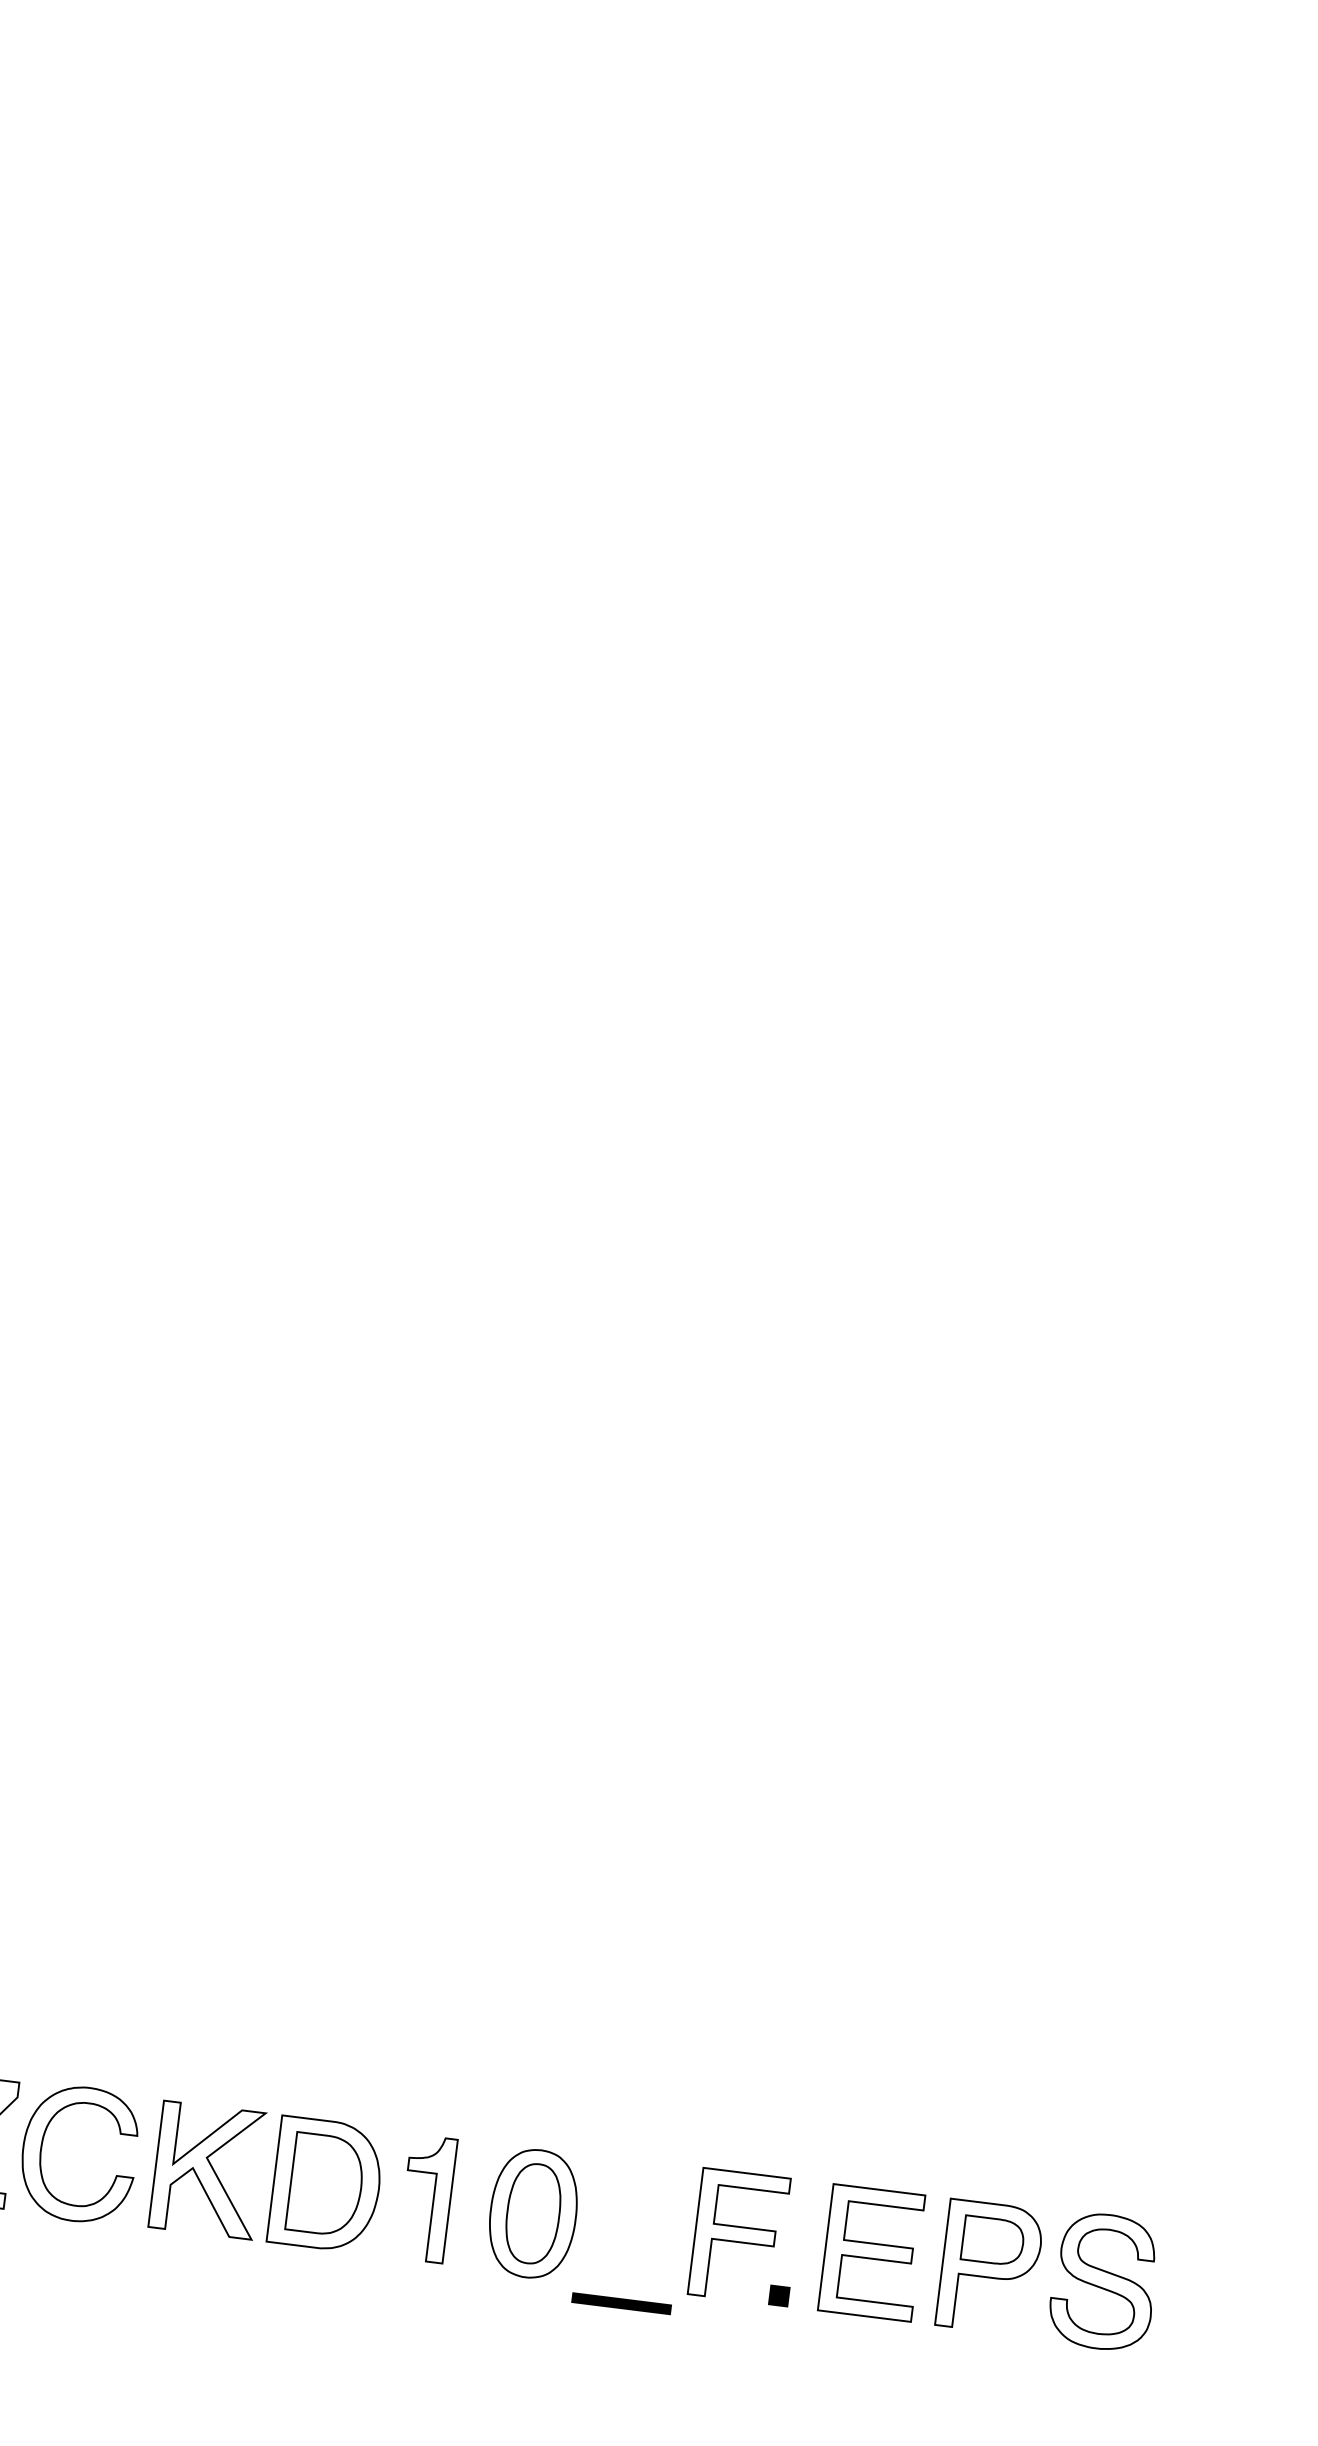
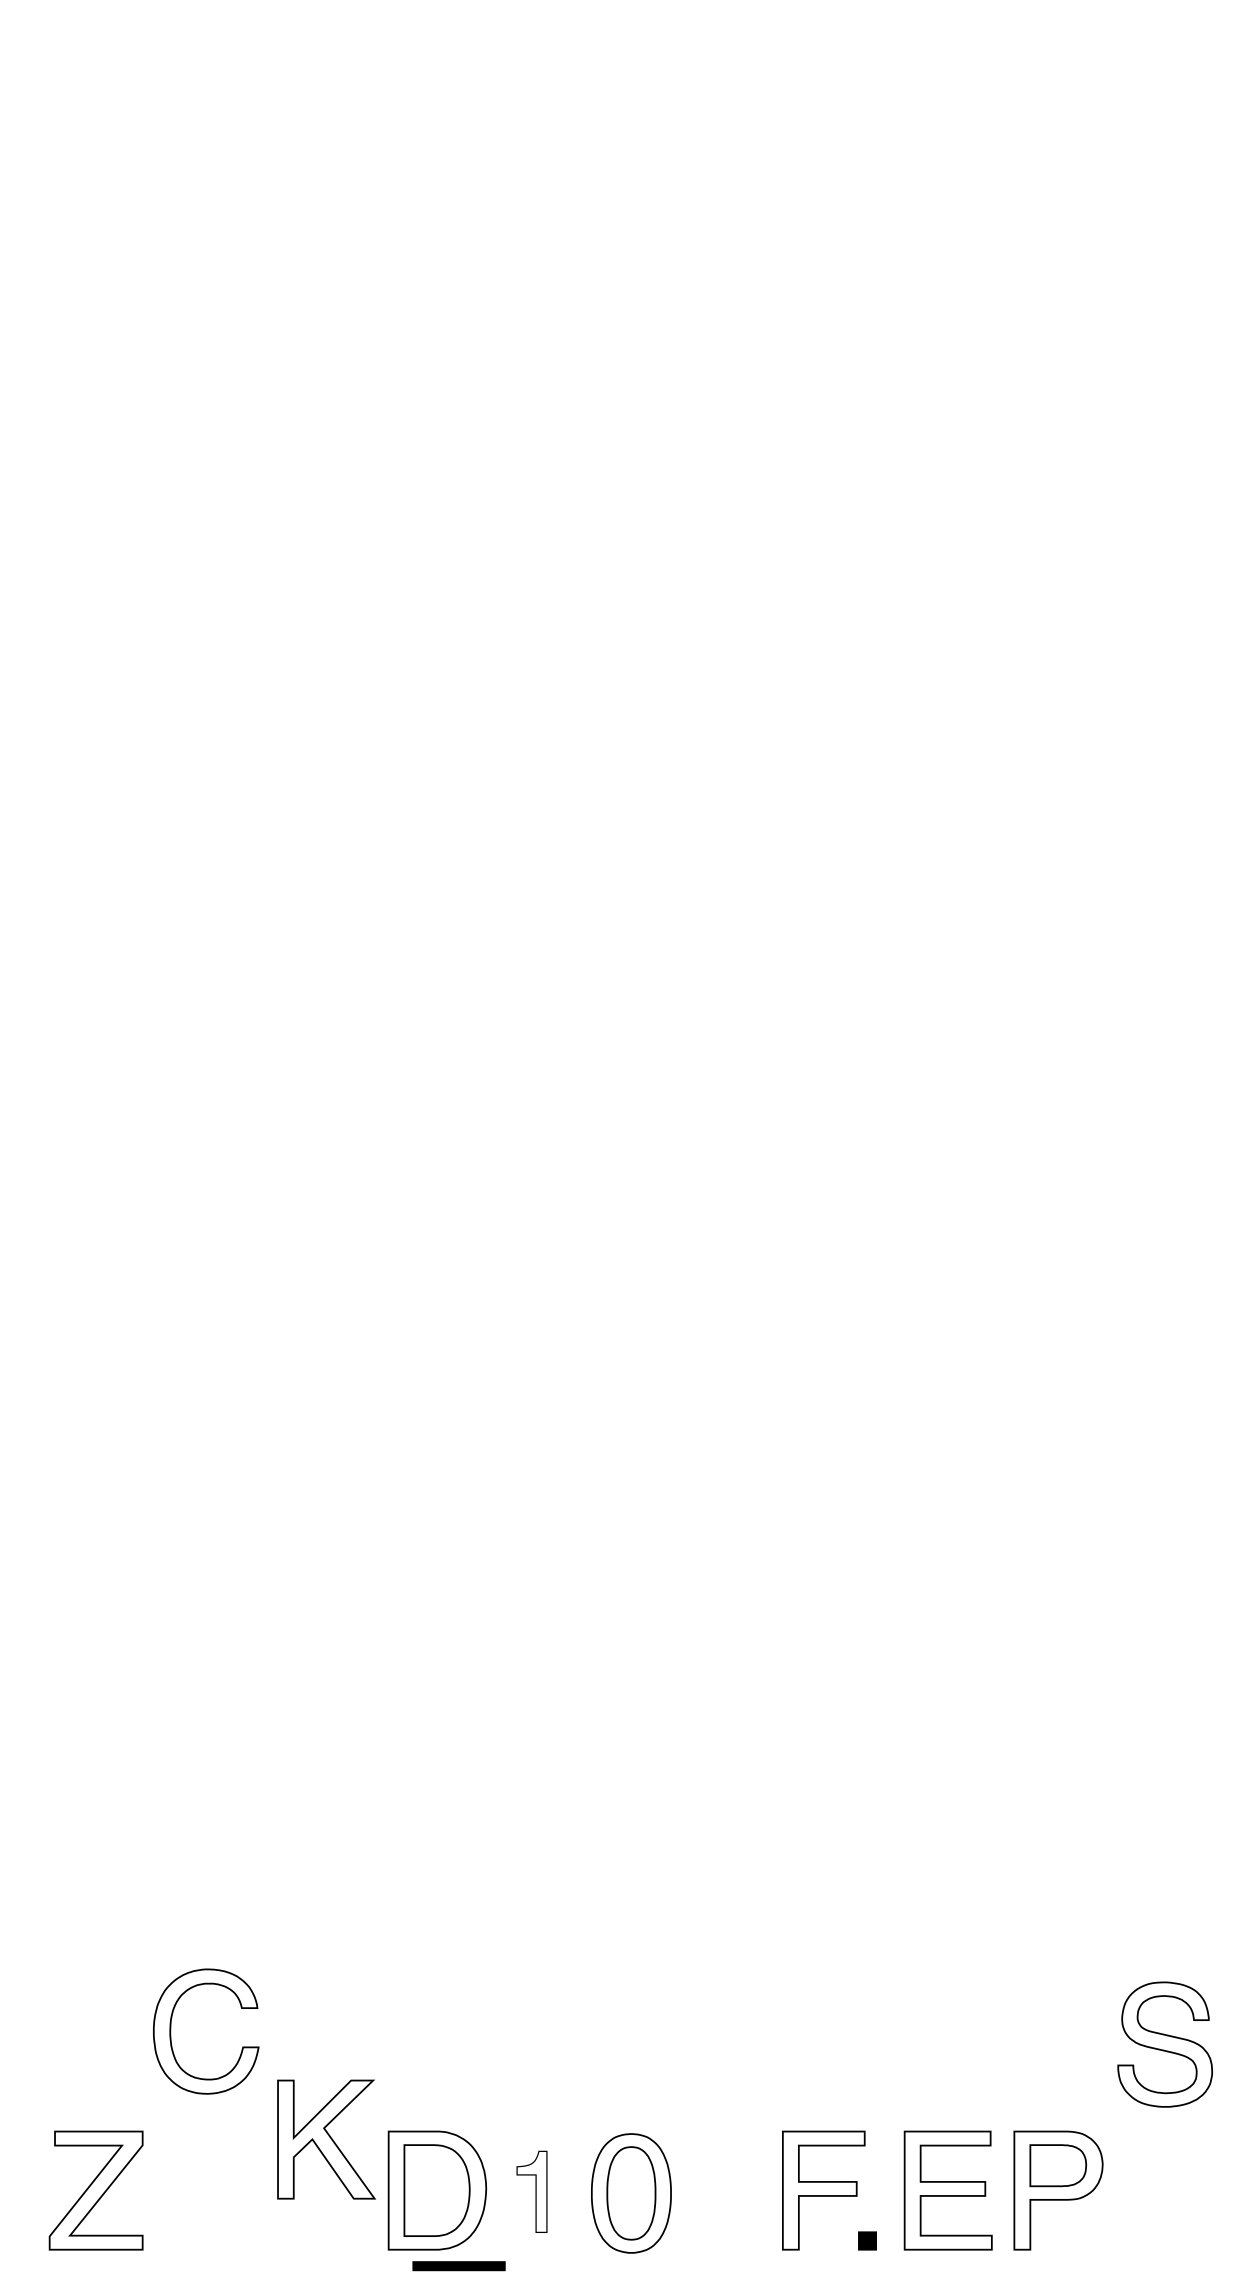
part: (42, 2149) -> (171, 2031), moved
part: (207, 2170) -> (326, 2139), moved
part: (426, 2198) -> (531, 2191), size x0.7
part: (1103, 2281) -> (1164, 2044), moved
part: (620, 2303) -> (458, 2266), moved

